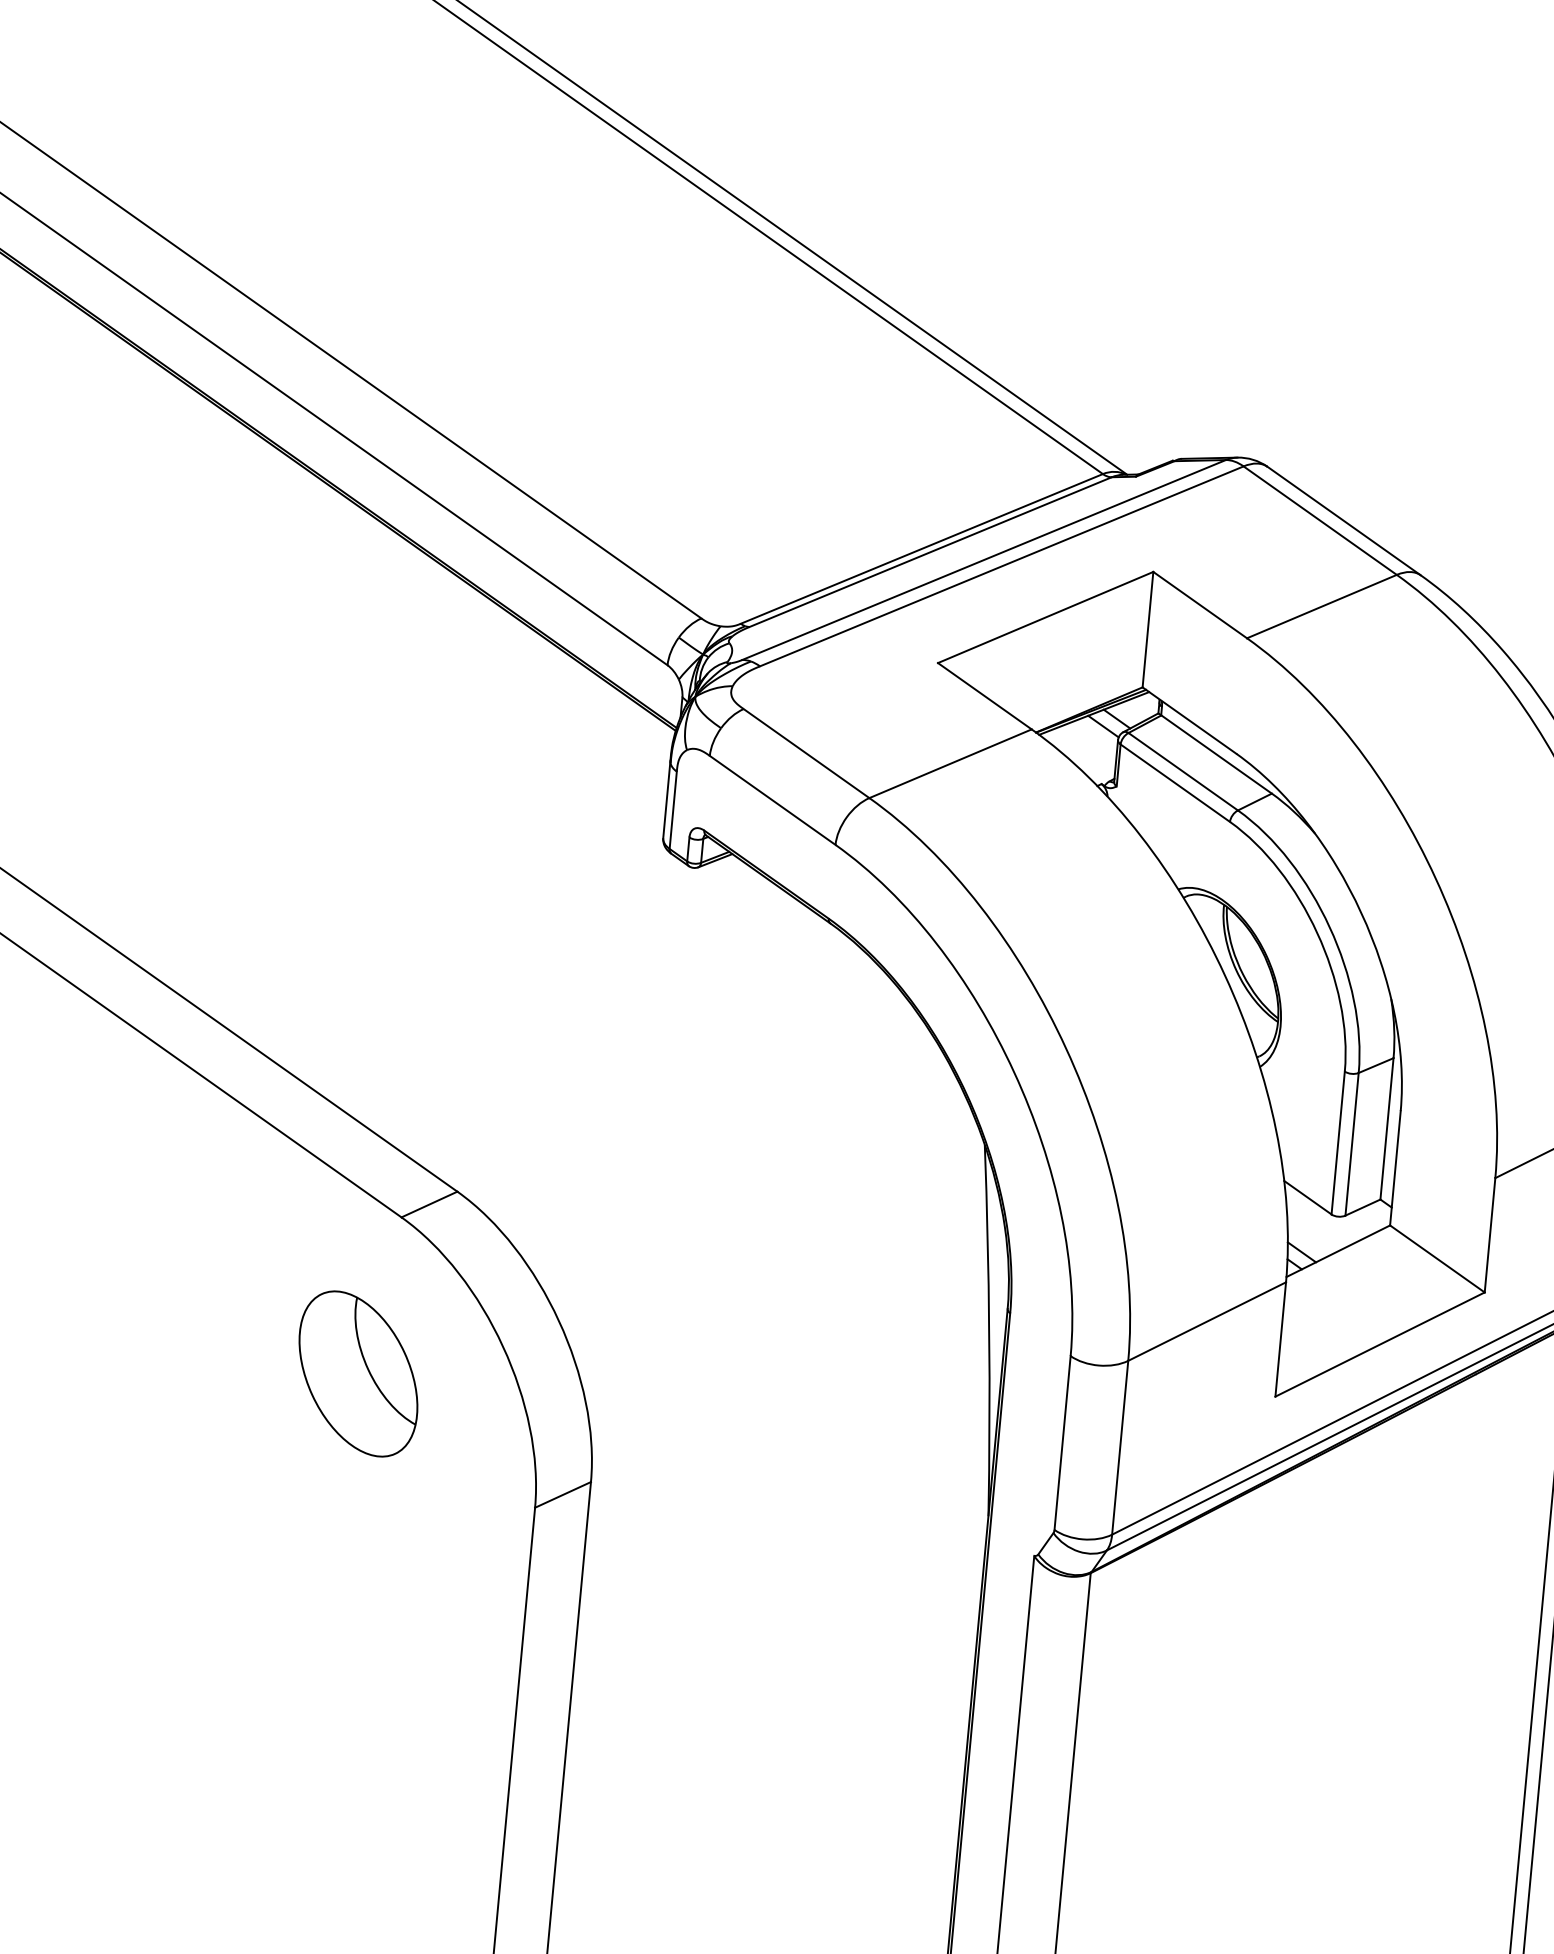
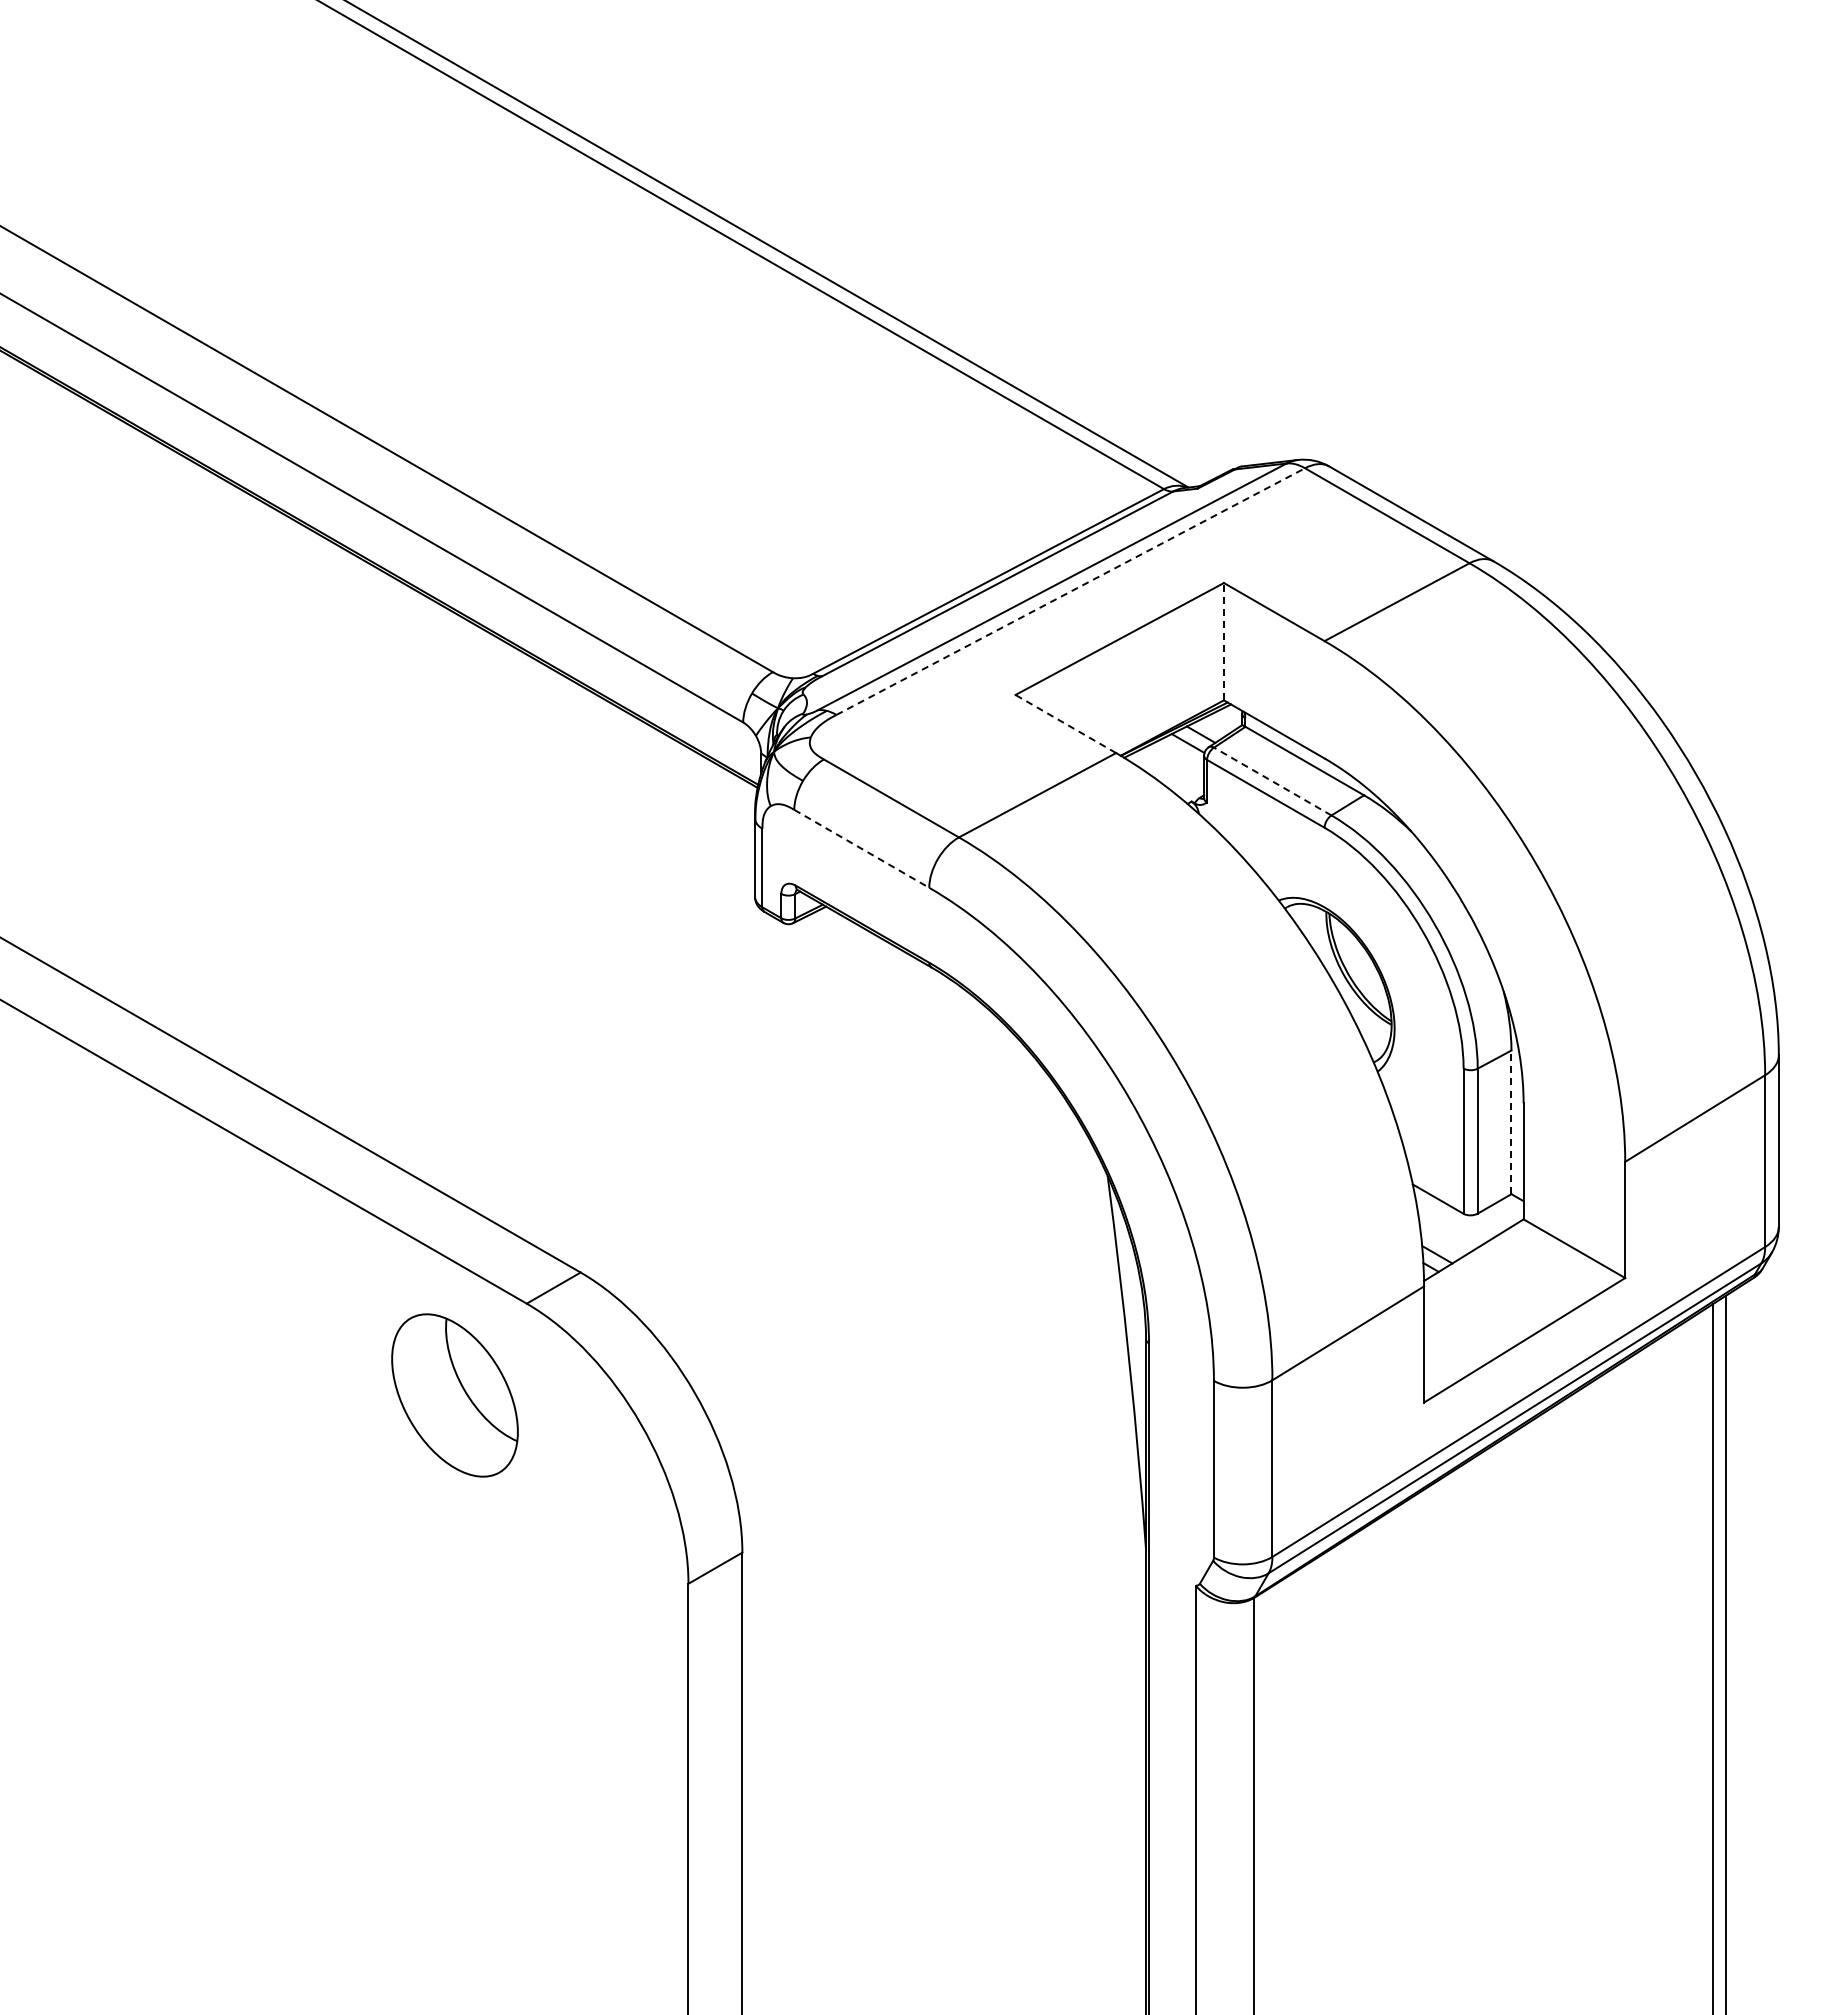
line: (1001, 566) -> (1070, 591), solid -> dashed
line: (1147, 629) -> (1223, 641), solid -> dashed
line: (984, 695) -> (1065, 723), solid -> dashed
line: (1182, 771) -> (1272, 781), solid -> dashed
line: (772, 800) -> (861, 848), solid -> dashed
line: (1387, 1129) -> (1511, 1122), solid -> dashed
part: (357, 1373) -> (454, 1395), moved

